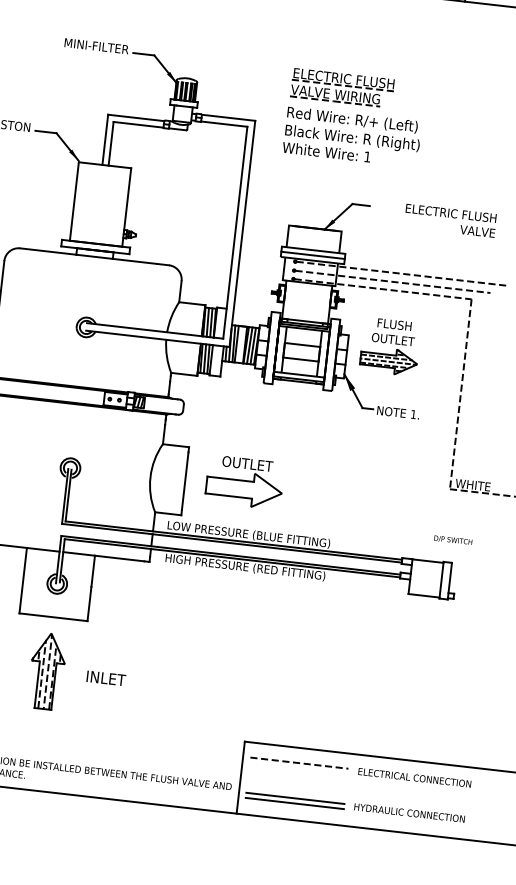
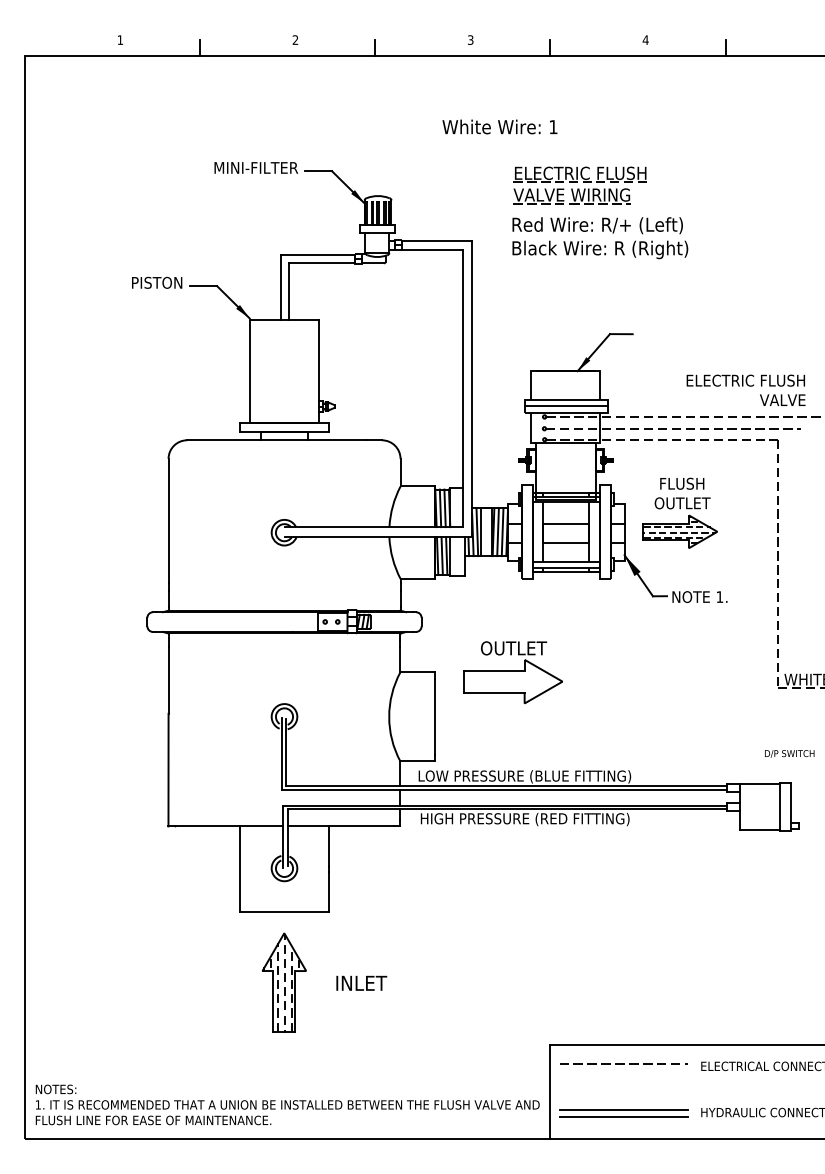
text: (326, 151) -> (499, 126), moved
text: (450, 220) -> (745, 389), moved
part: (244, 482) -> (512, 672), moved

